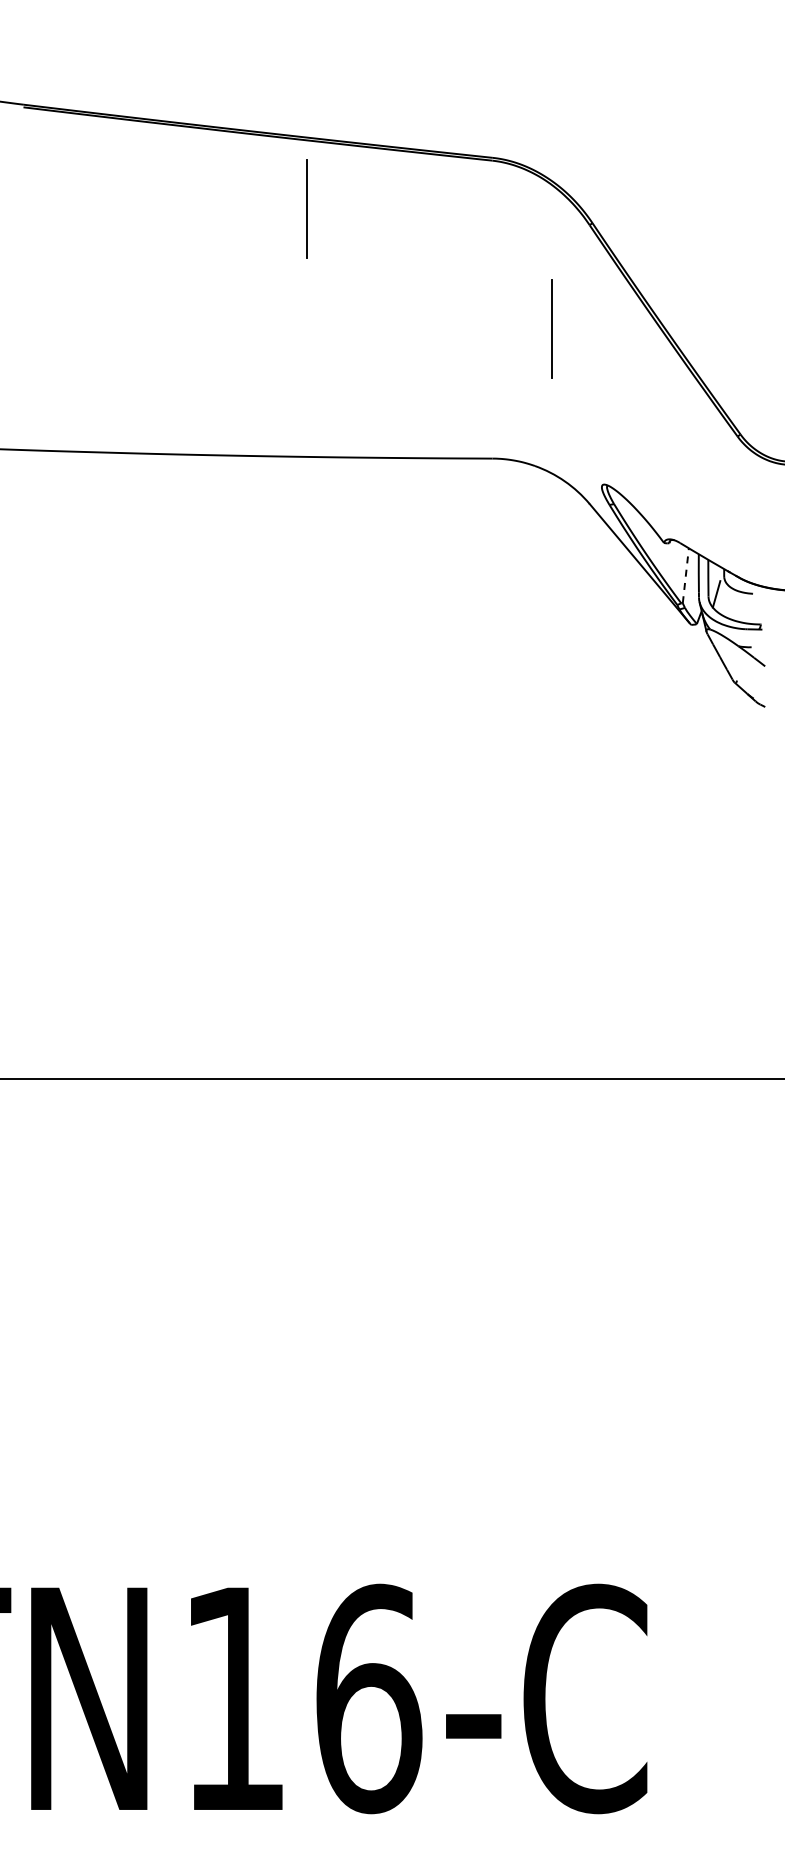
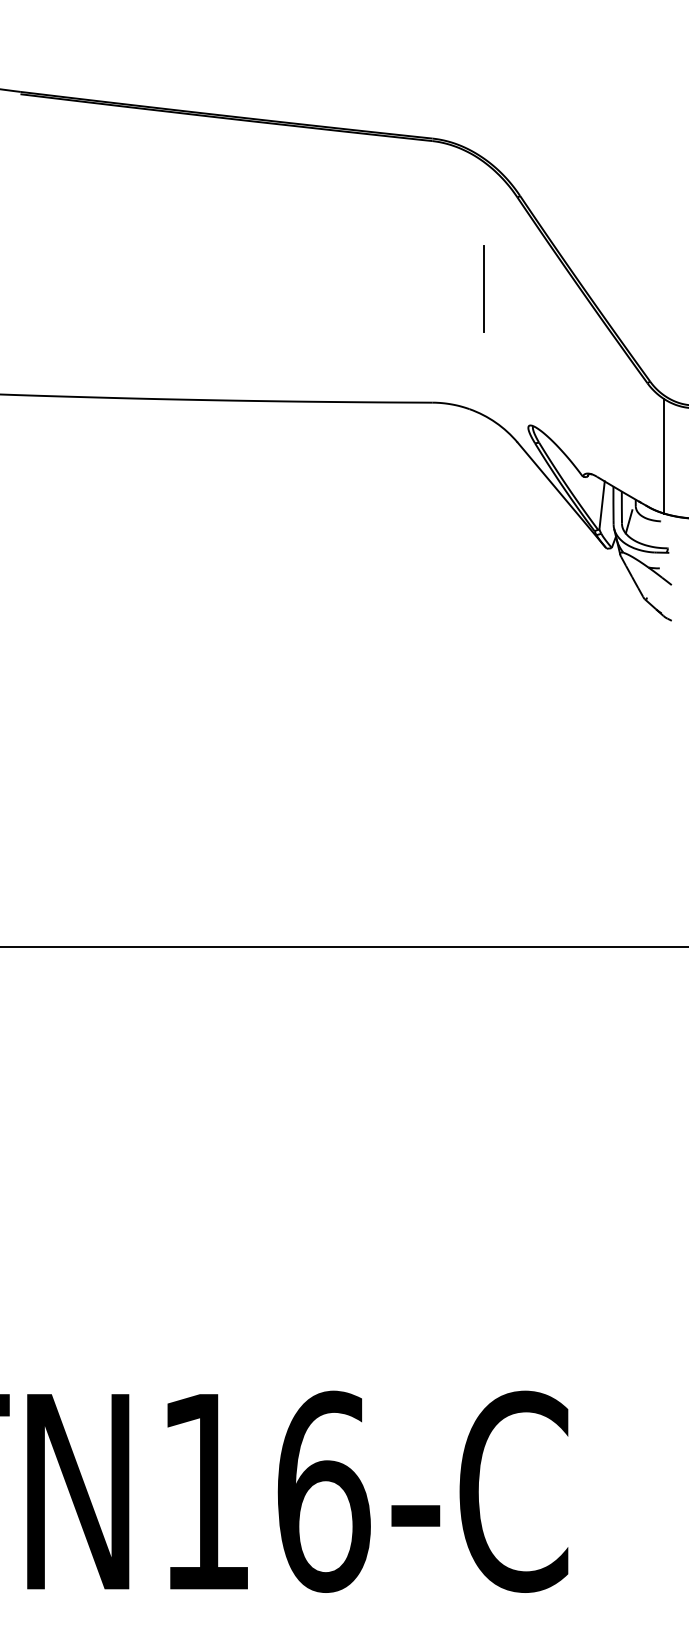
line: (306, 208) -> (268, 183), removed
line: (756, 519) -> (664, 456), added
line: (685, 575) -> (601, 505), dashed -> solid

